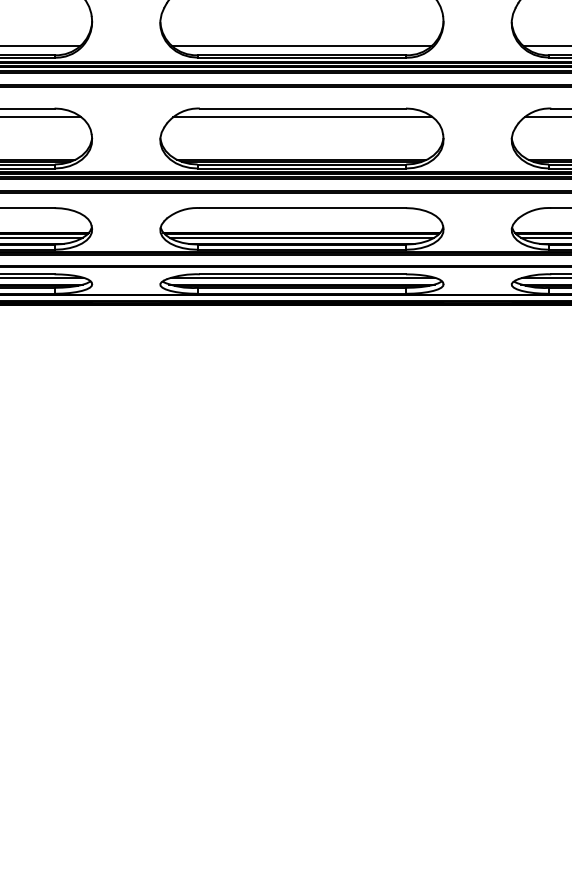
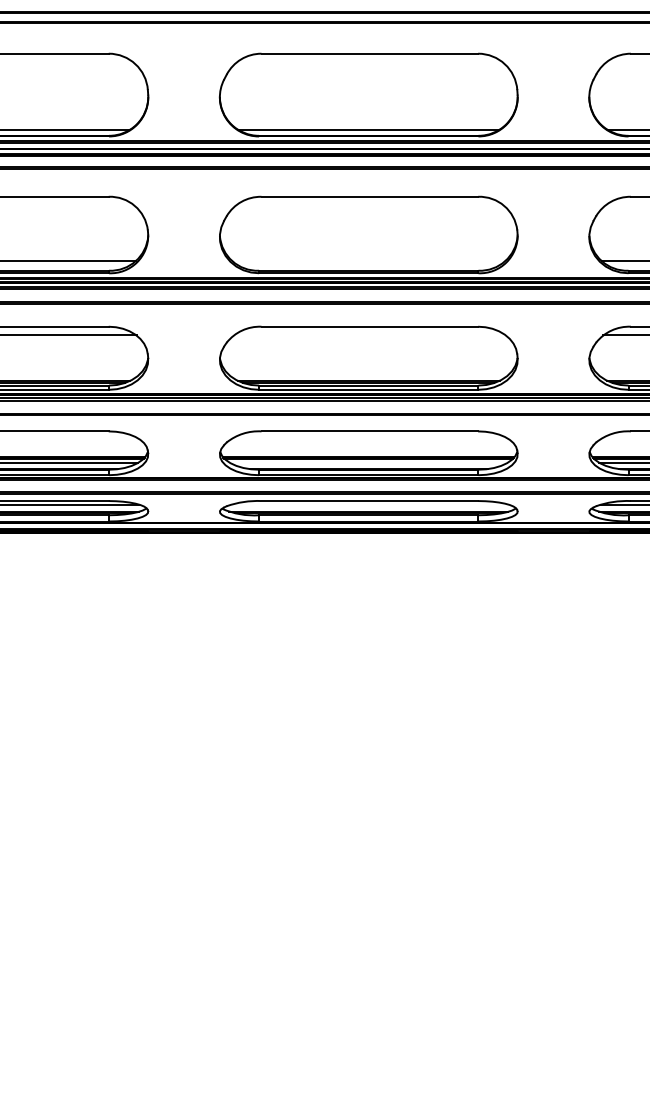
line: (301, 46) -> (368, 261), removed
line: (302, 116) -> (369, 335), removed
line: (301, 237) -> (368, 462), removed
line: (302, 277) -> (369, 504), removed

